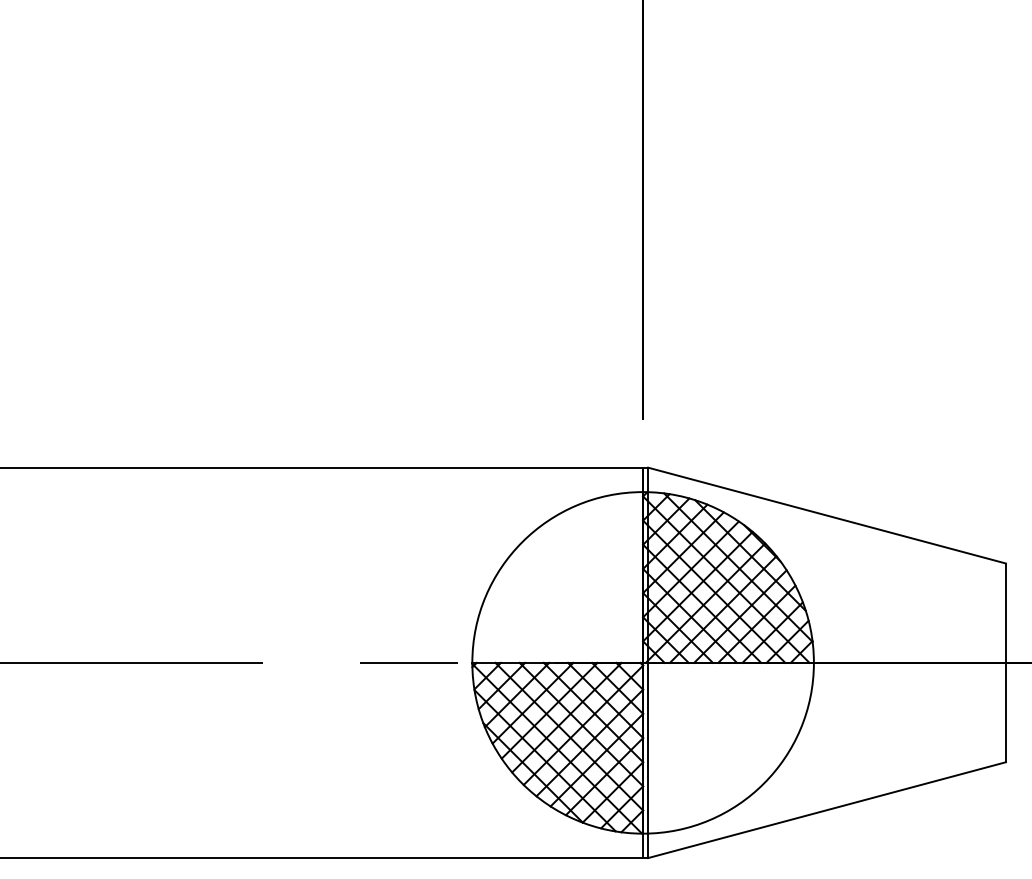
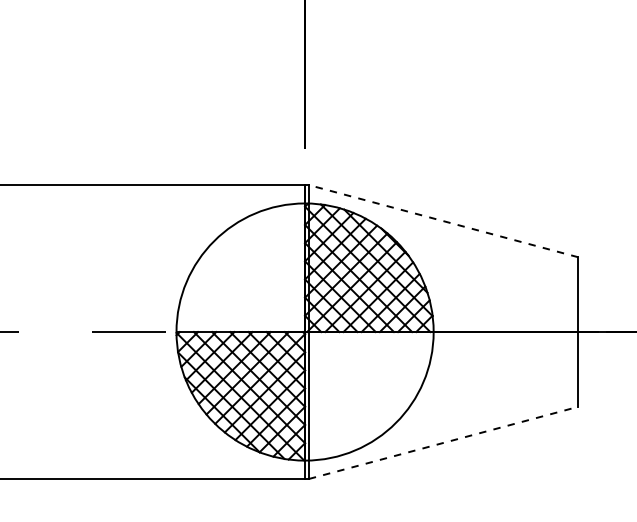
line: (826, 515) -> (443, 221), solid -> dashed
line: (827, 810) -> (443, 443), solid -> dashed

